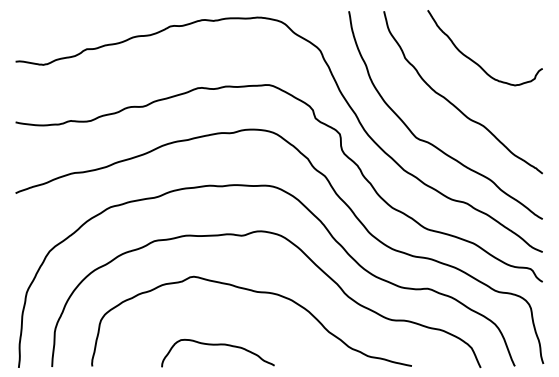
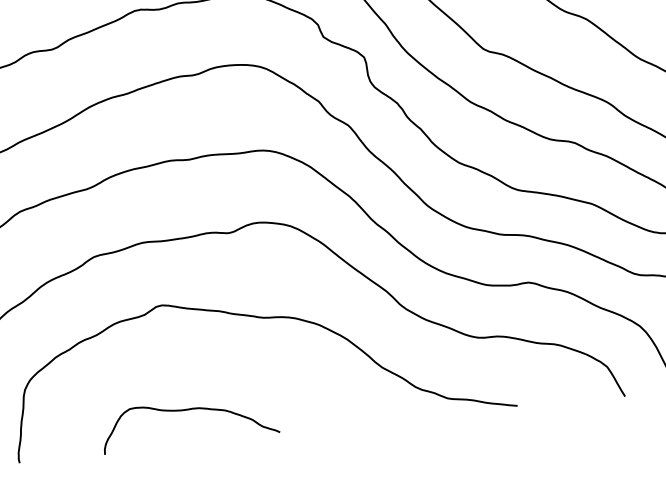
curve: (217, 345) -> (187, 410), moved

